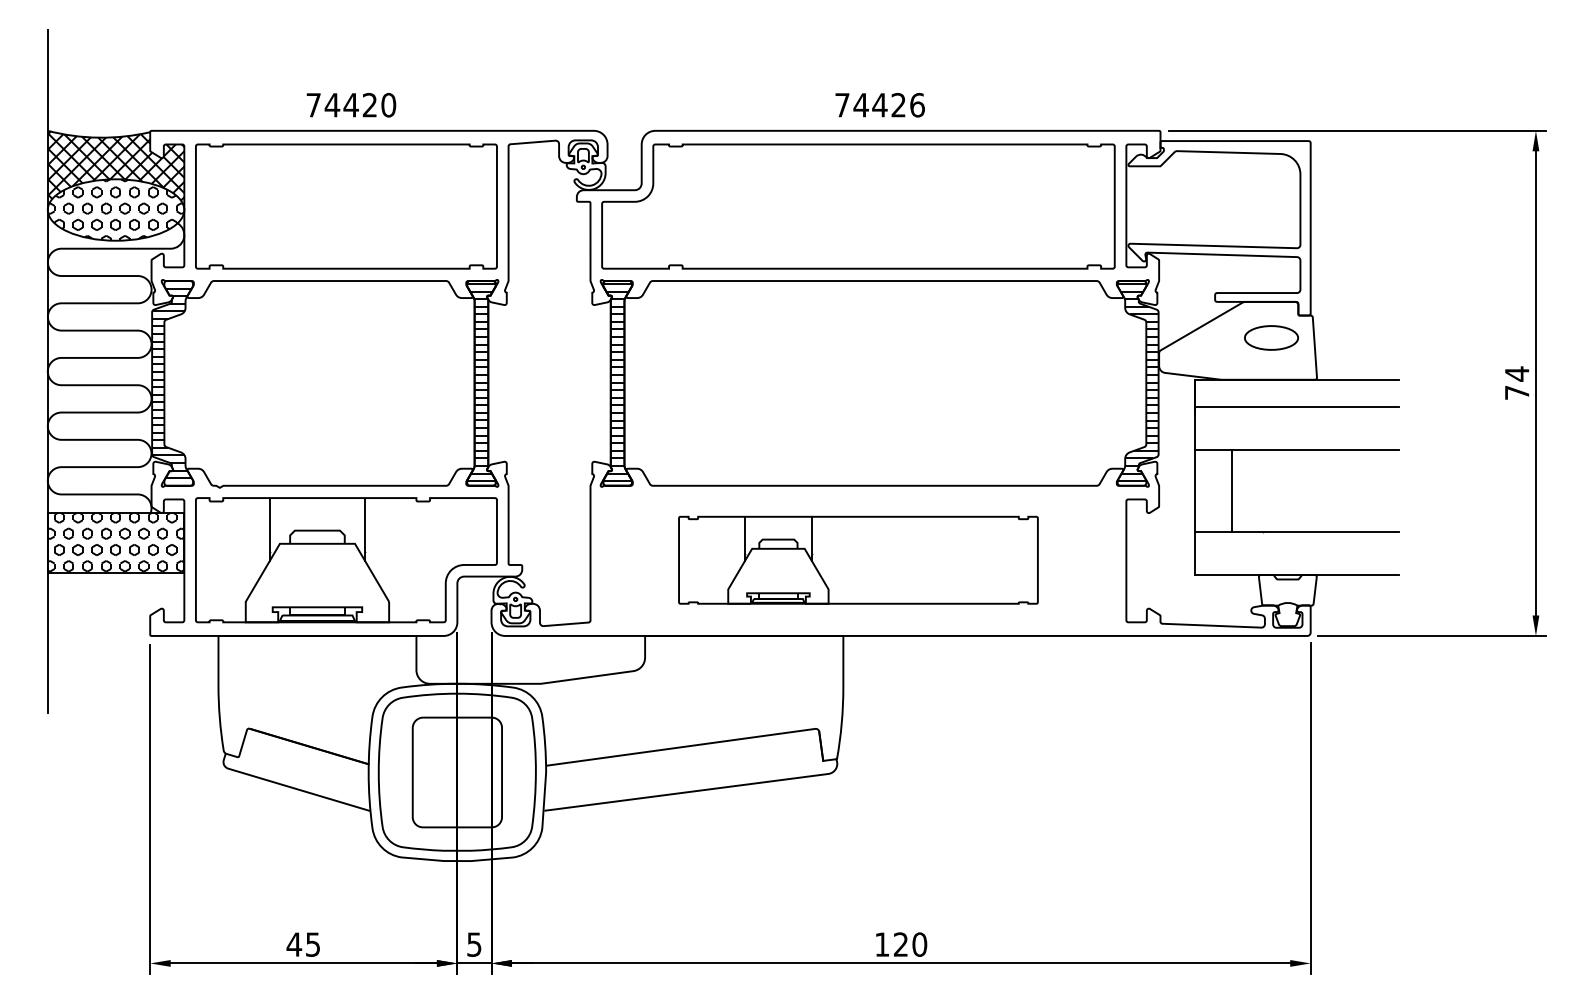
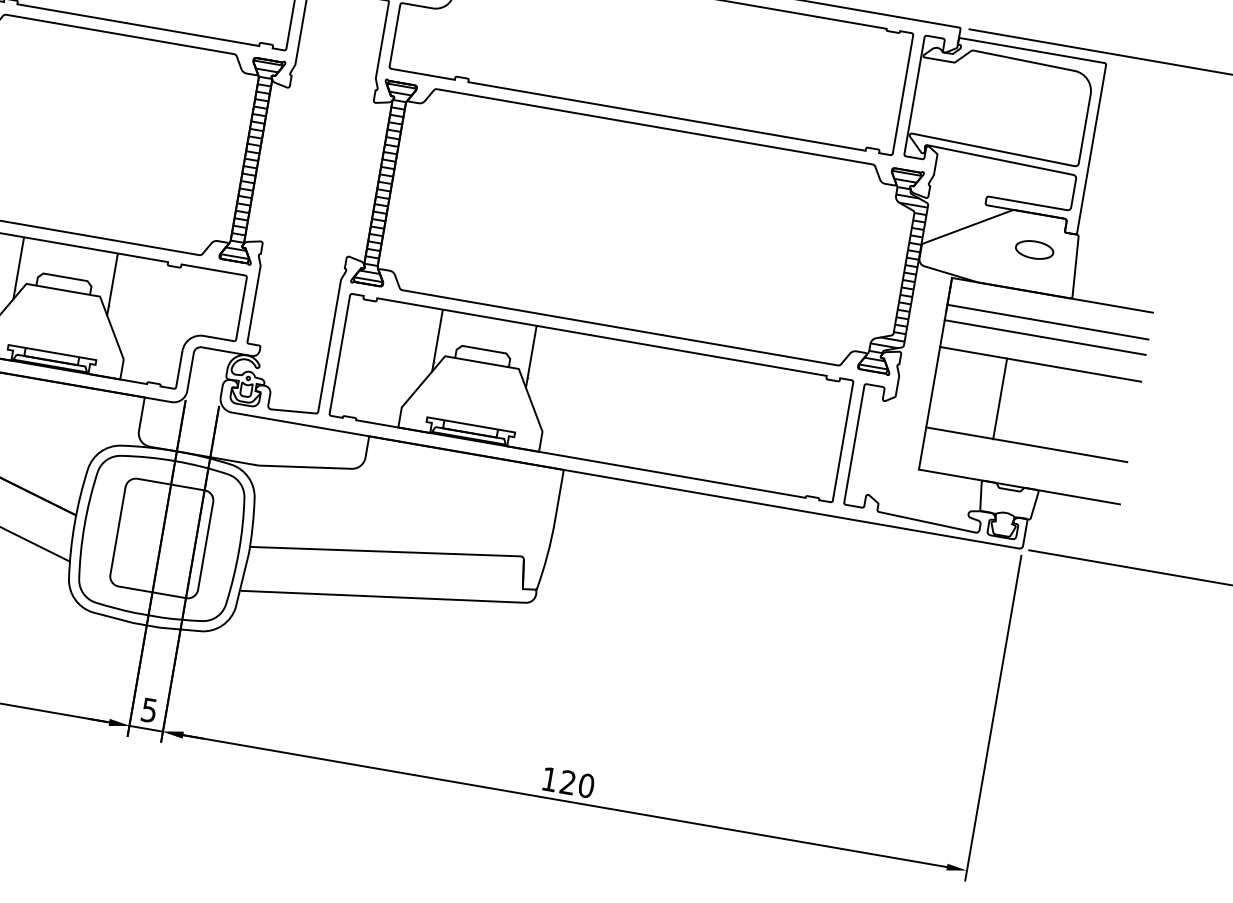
part: (1271, 337) -> (1034, 249), size x0.71
line: (1296, 422) -> (1044, 337), added
line: (1231, 491) -> (999, 399), moved
part: (858, 560) -> (591, 398), size x1.43

